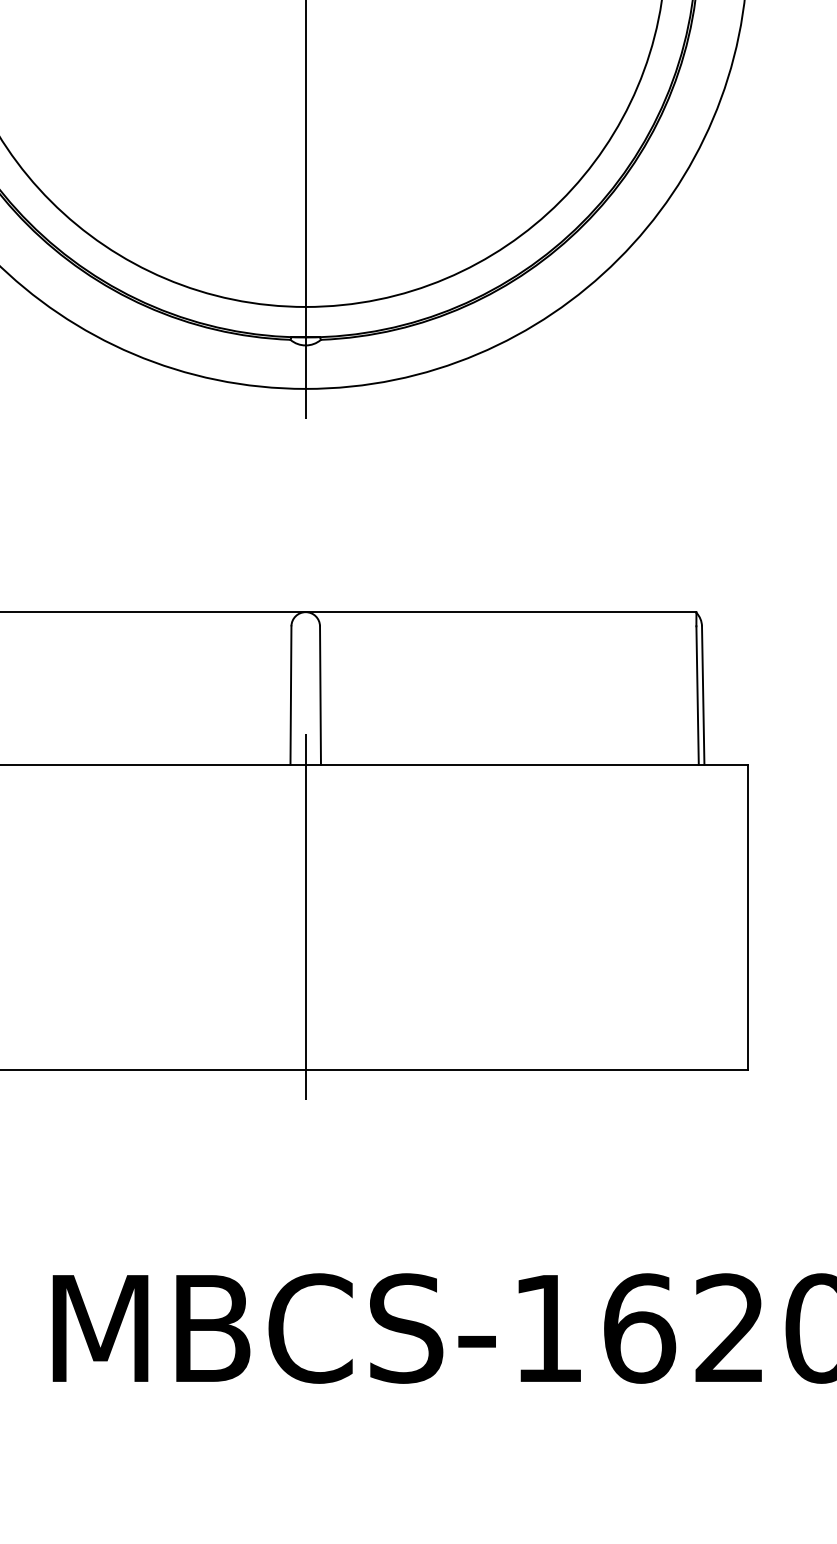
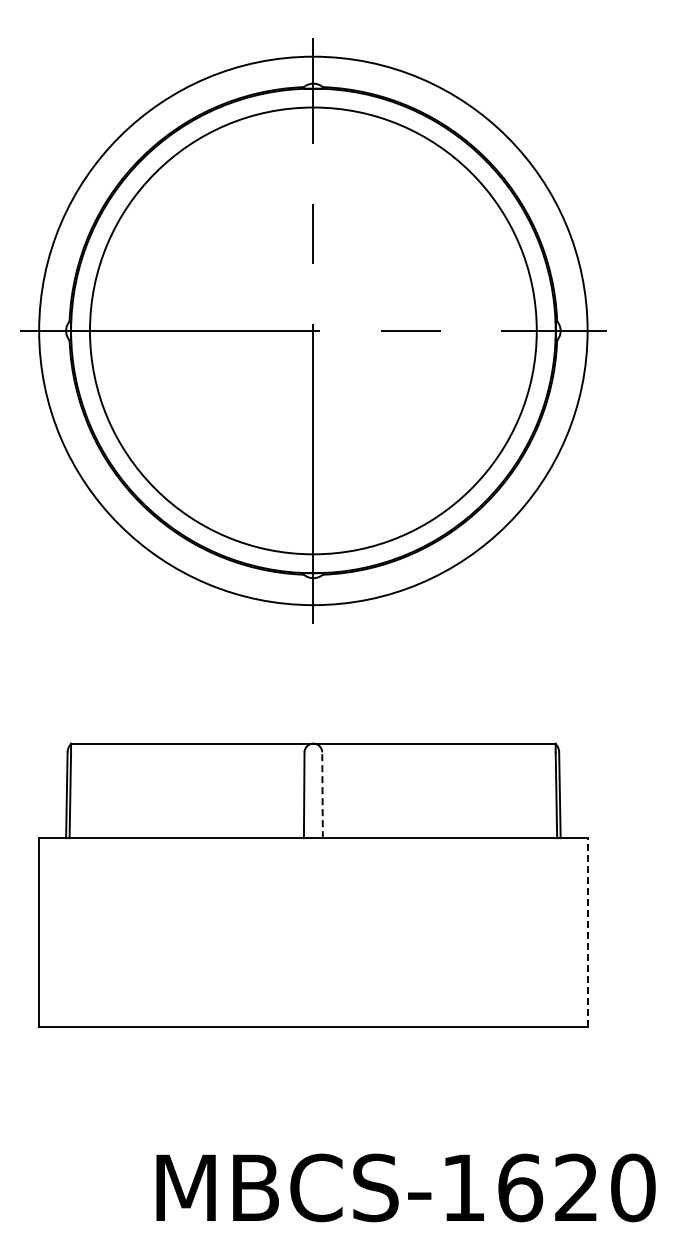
line: (320, 695) -> (322, 795), solid -> dashed
line: (305, 916) -> (313, 932), removed
line: (747, 916) -> (587, 932), solid -> dashed

